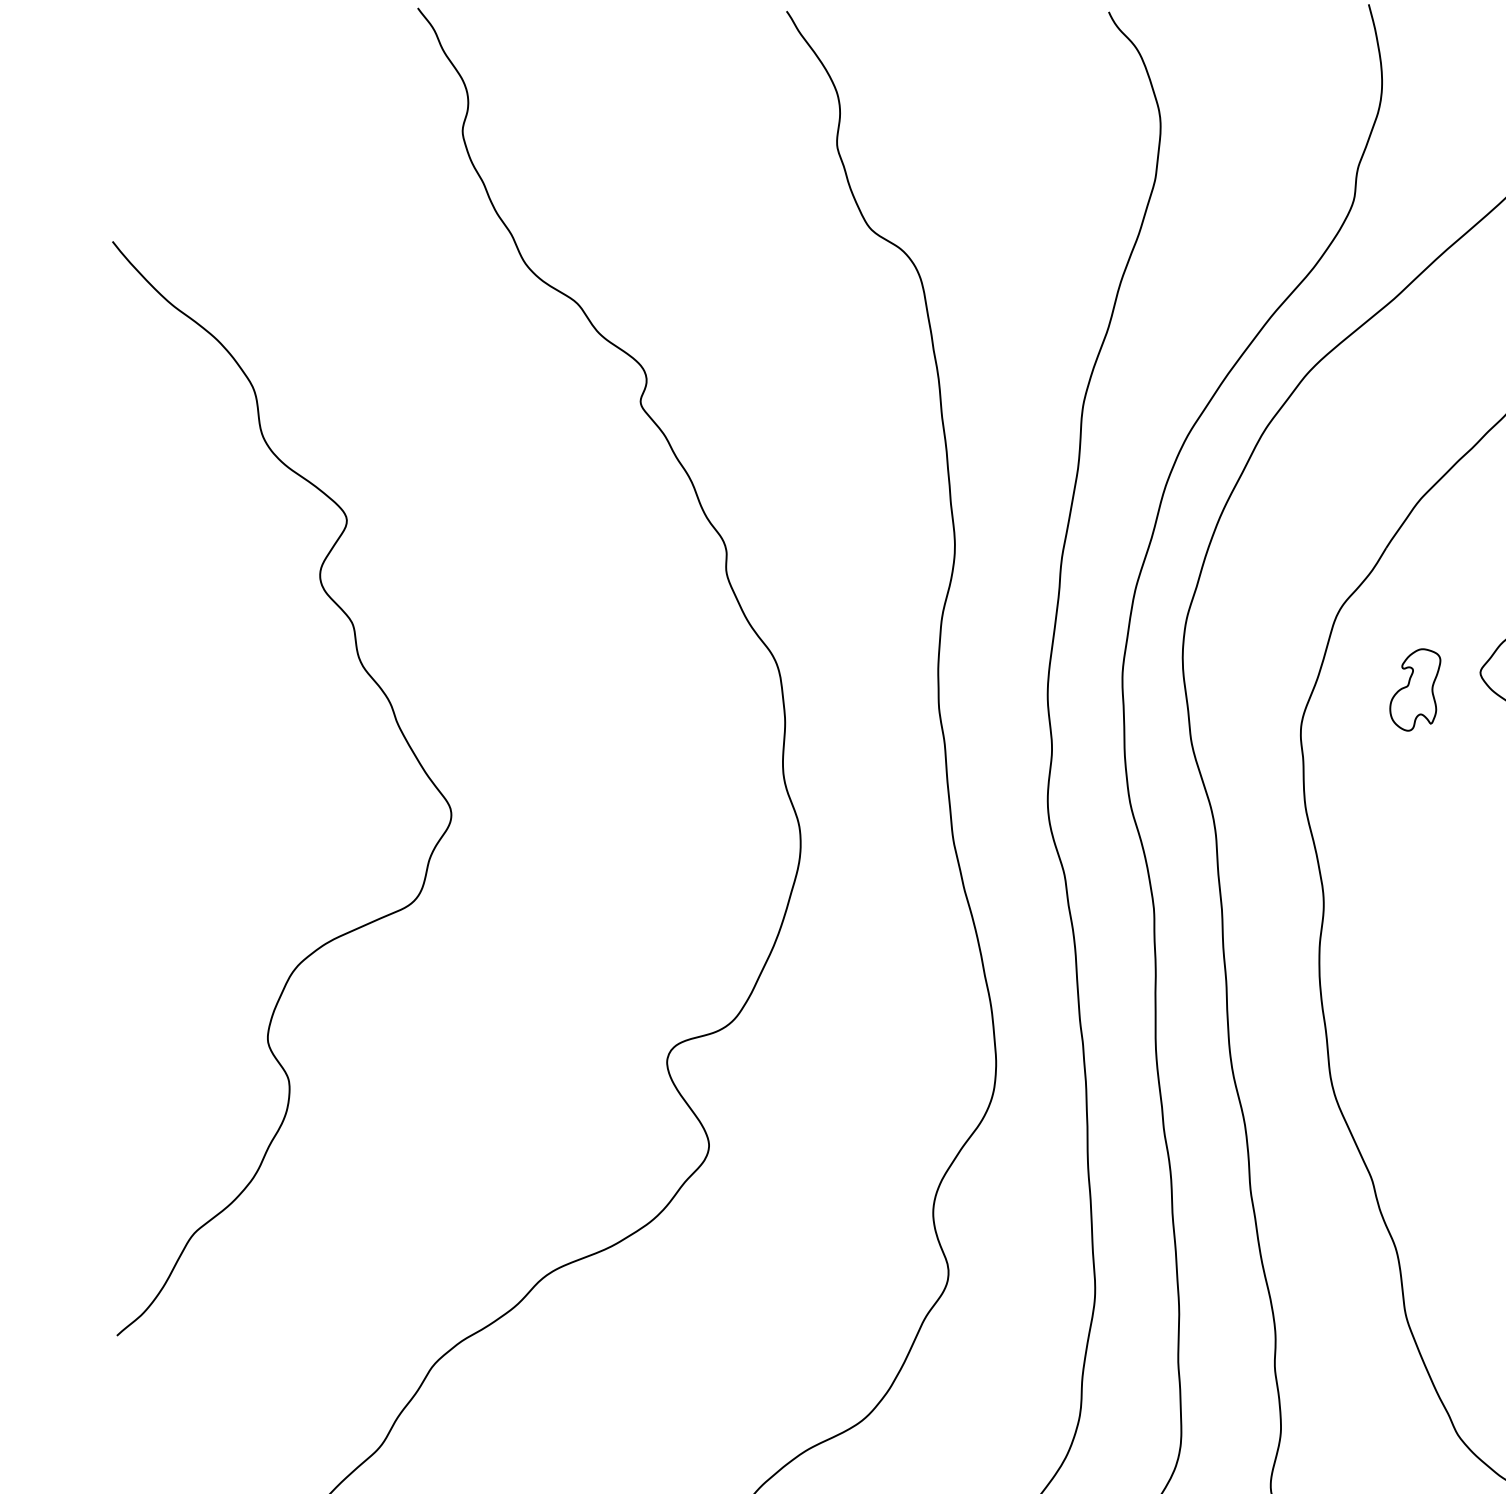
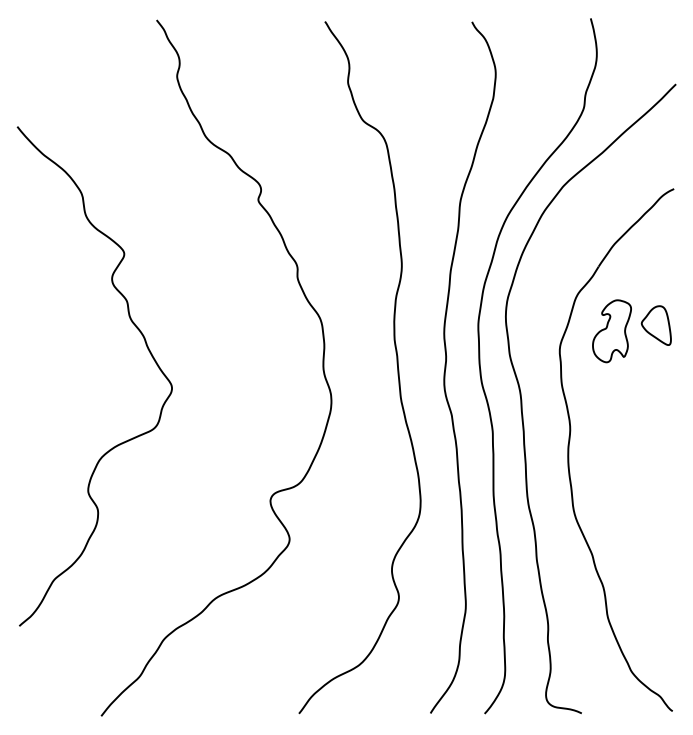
part: (1414, 690) -> (611, 331), size x1.67

